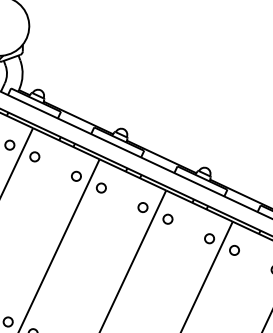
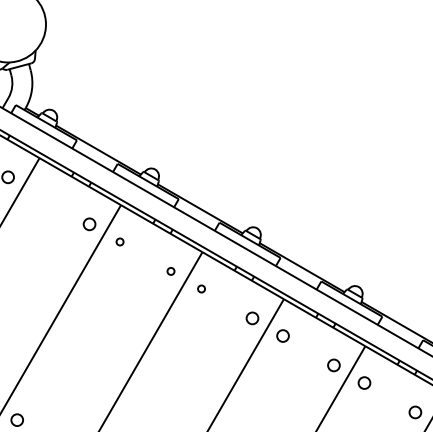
circle: (34, 156) -> (38, 194), removed
circle: (100, 187) -> (119, 241), size x0.6
circle: (142, 207) -> (170, 271), size x0.6
circle: (167, 218) -> (201, 288), size x0.6

